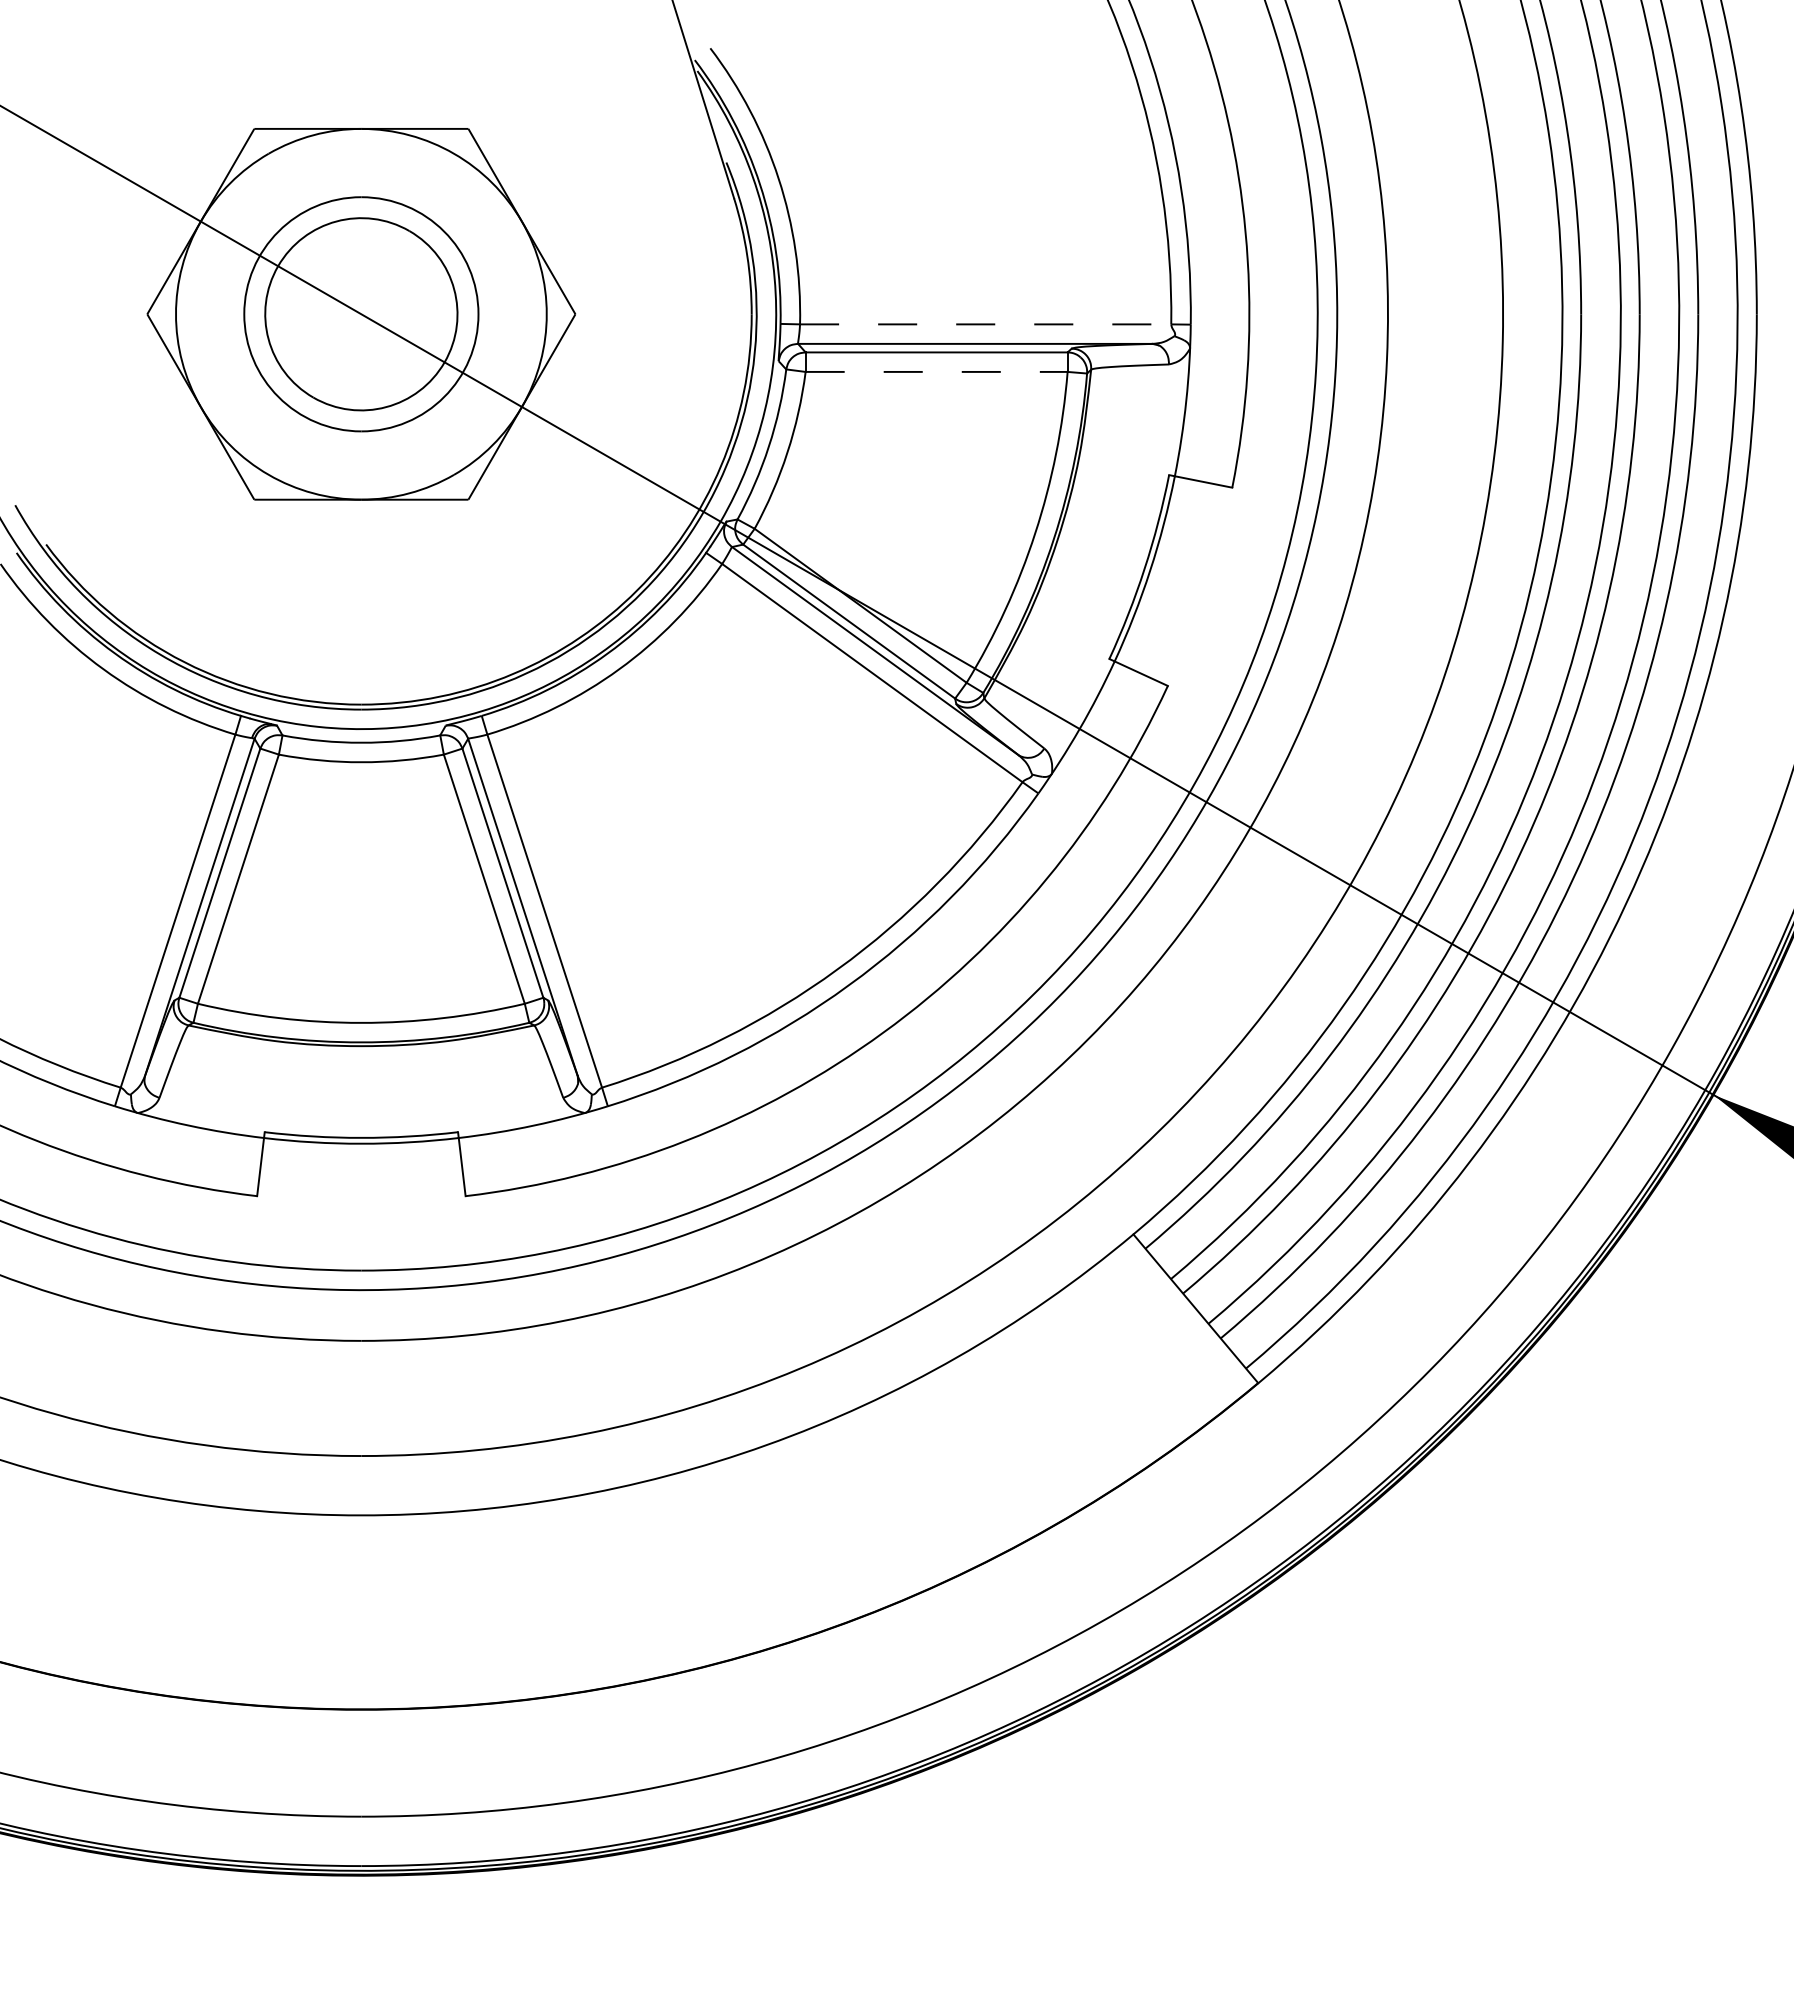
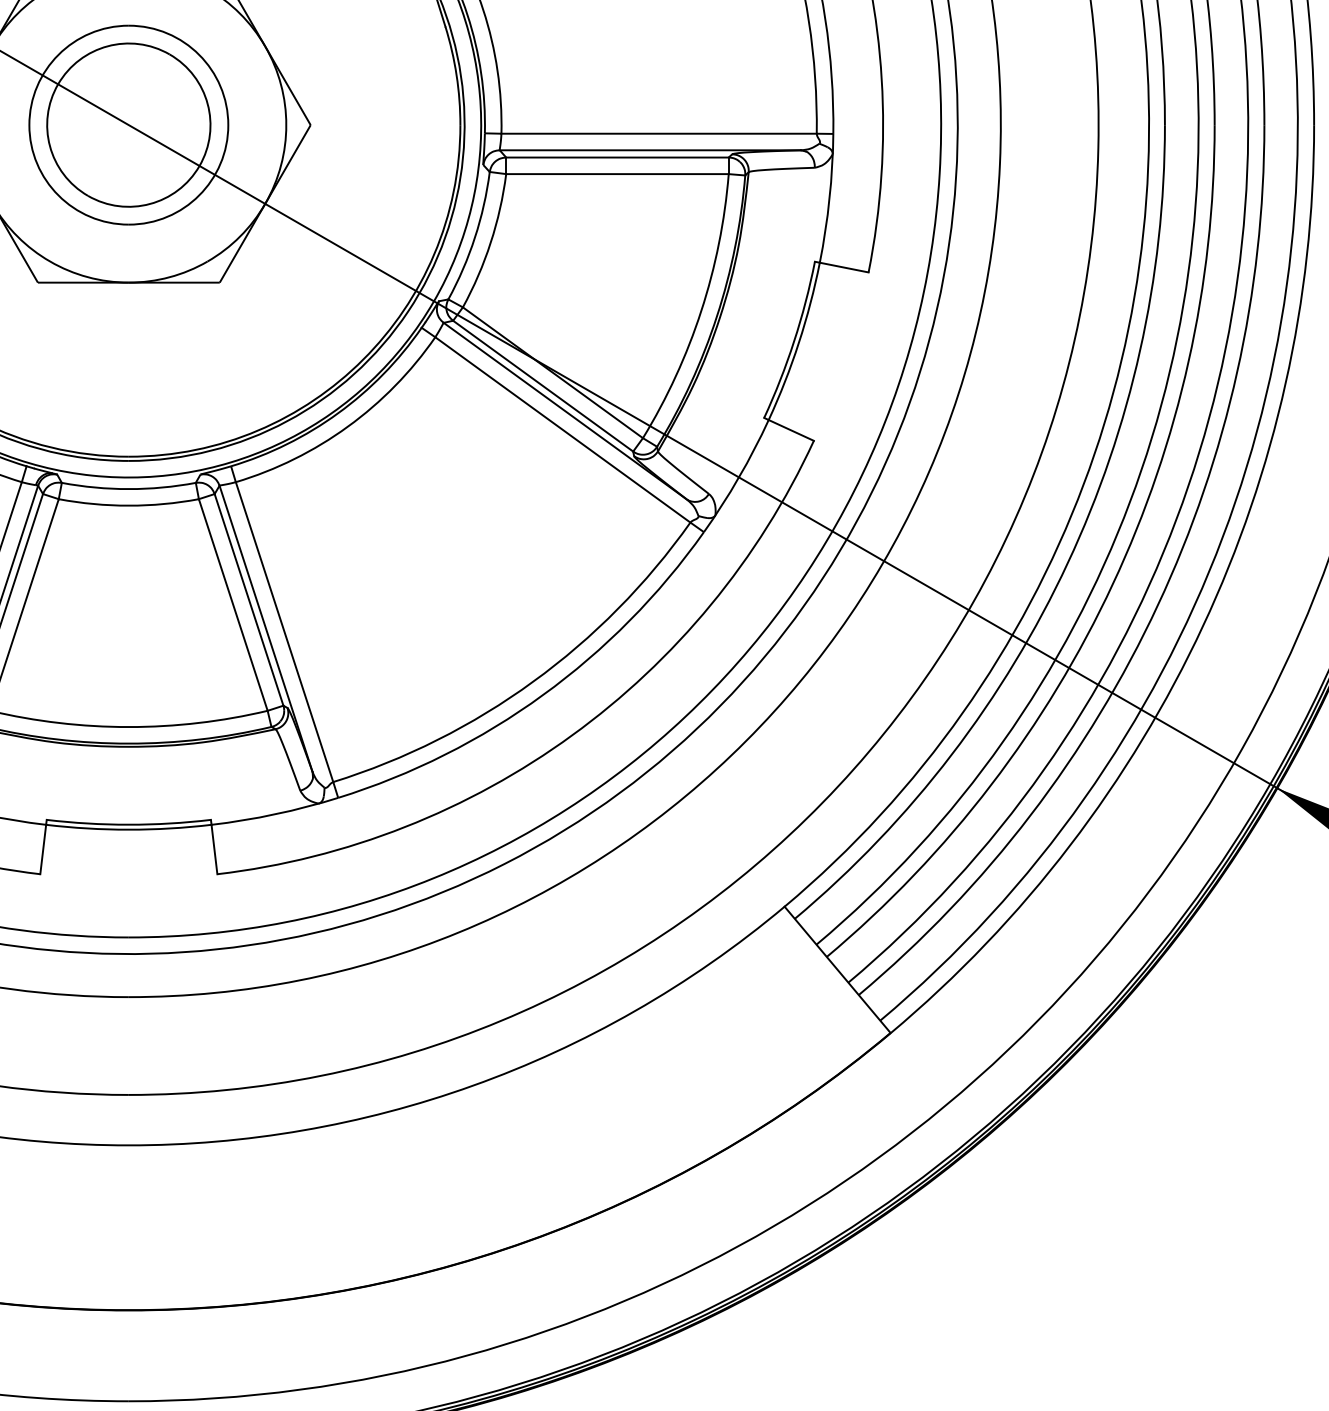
line: (985, 324) -> (658, 133), dashed -> solid
line: (936, 371) -> (617, 173), dashed -> solid

